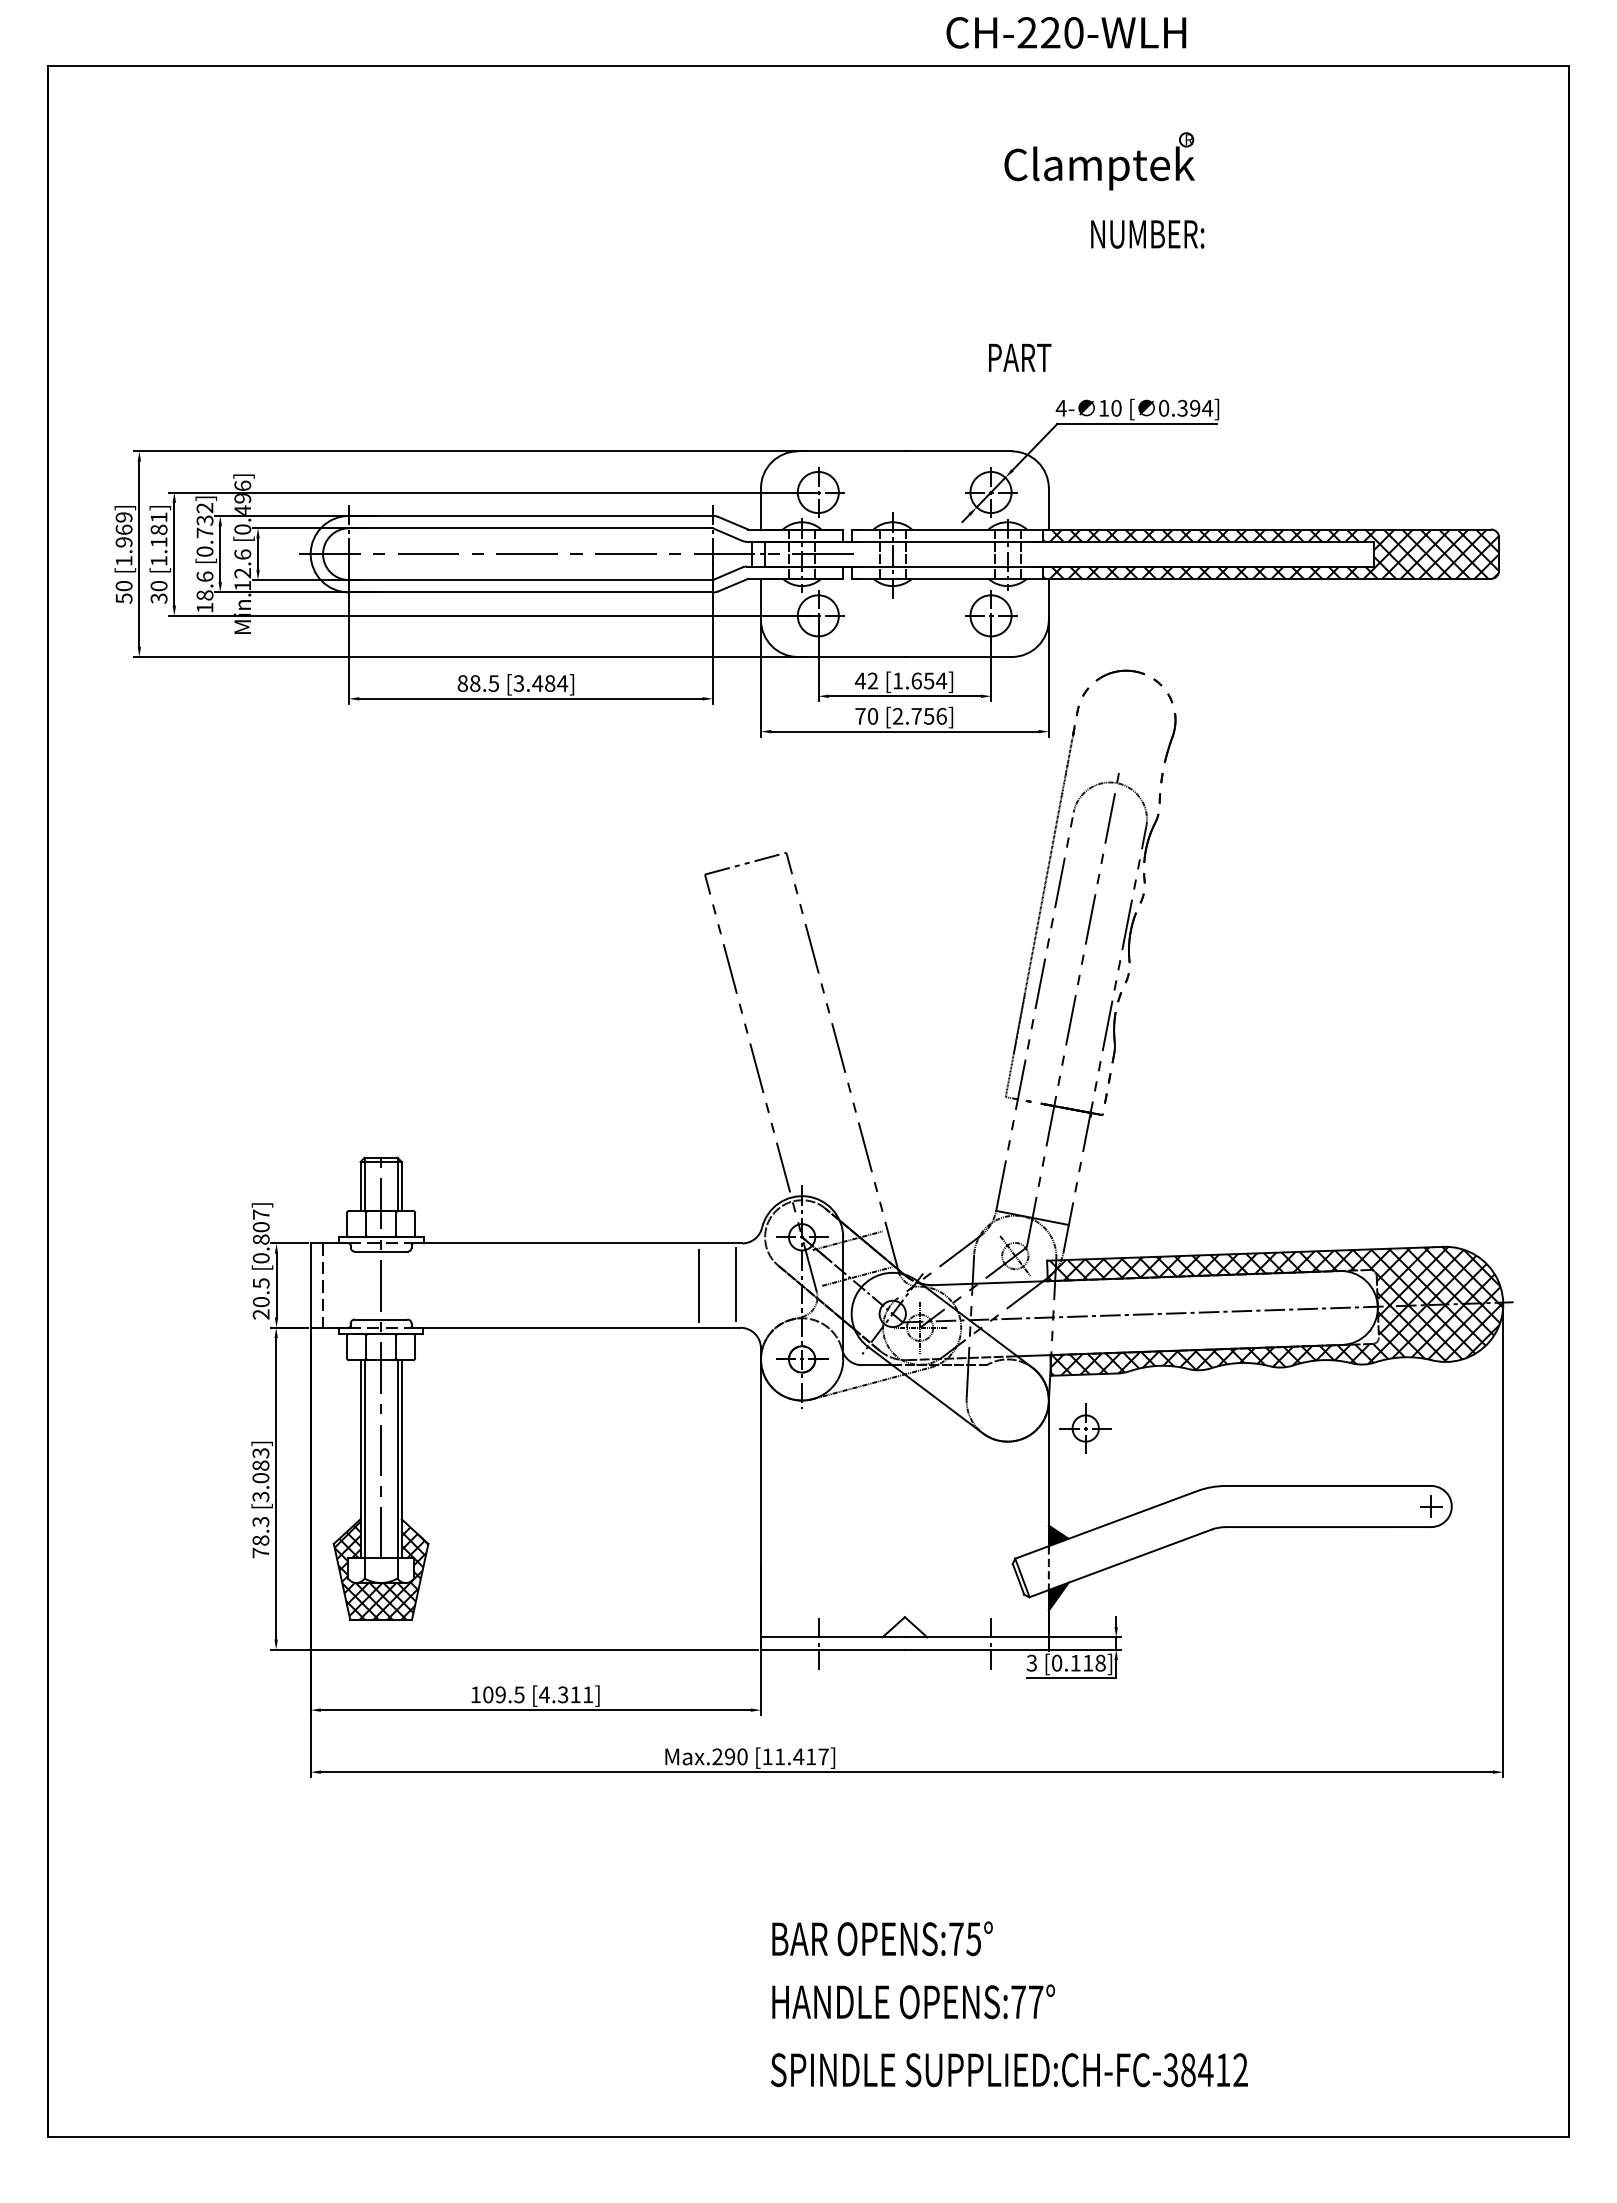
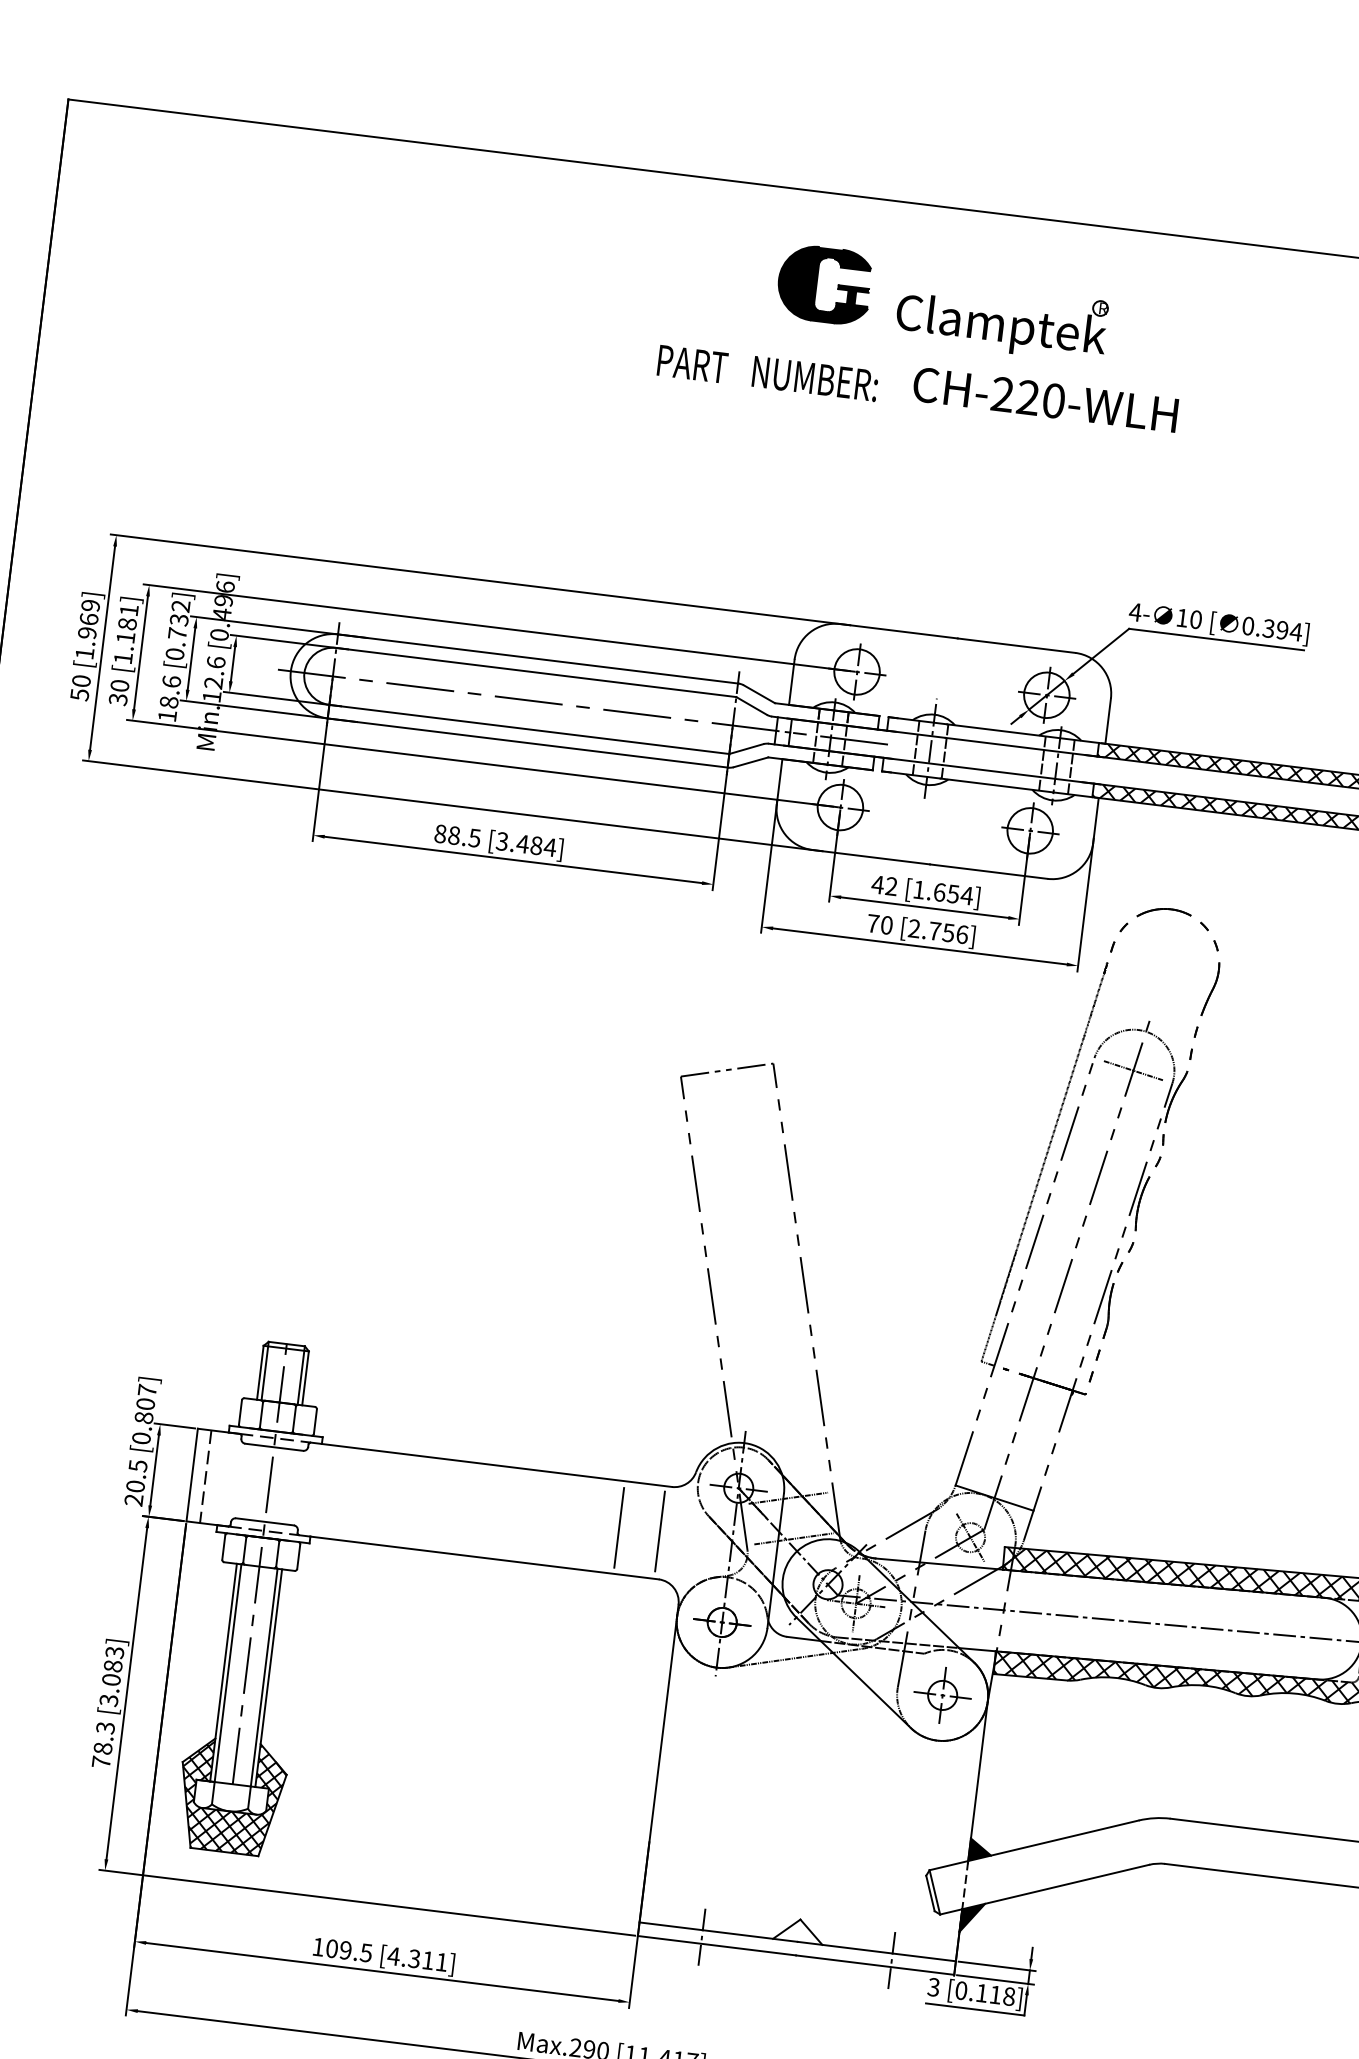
text: (1066, 32) -> (1045, 399), moved
part: (739, 148) -> (816, 283), added
part: (1099, 161) -> (1001, 320), moved
text: (1147, 234) -> (815, 379), moved
text: (1020, 357) -> (693, 364), moved
line: (1109, 819) -> (1132, 1070), added
part: (1085, 1428) -> (942, 1695), moved

